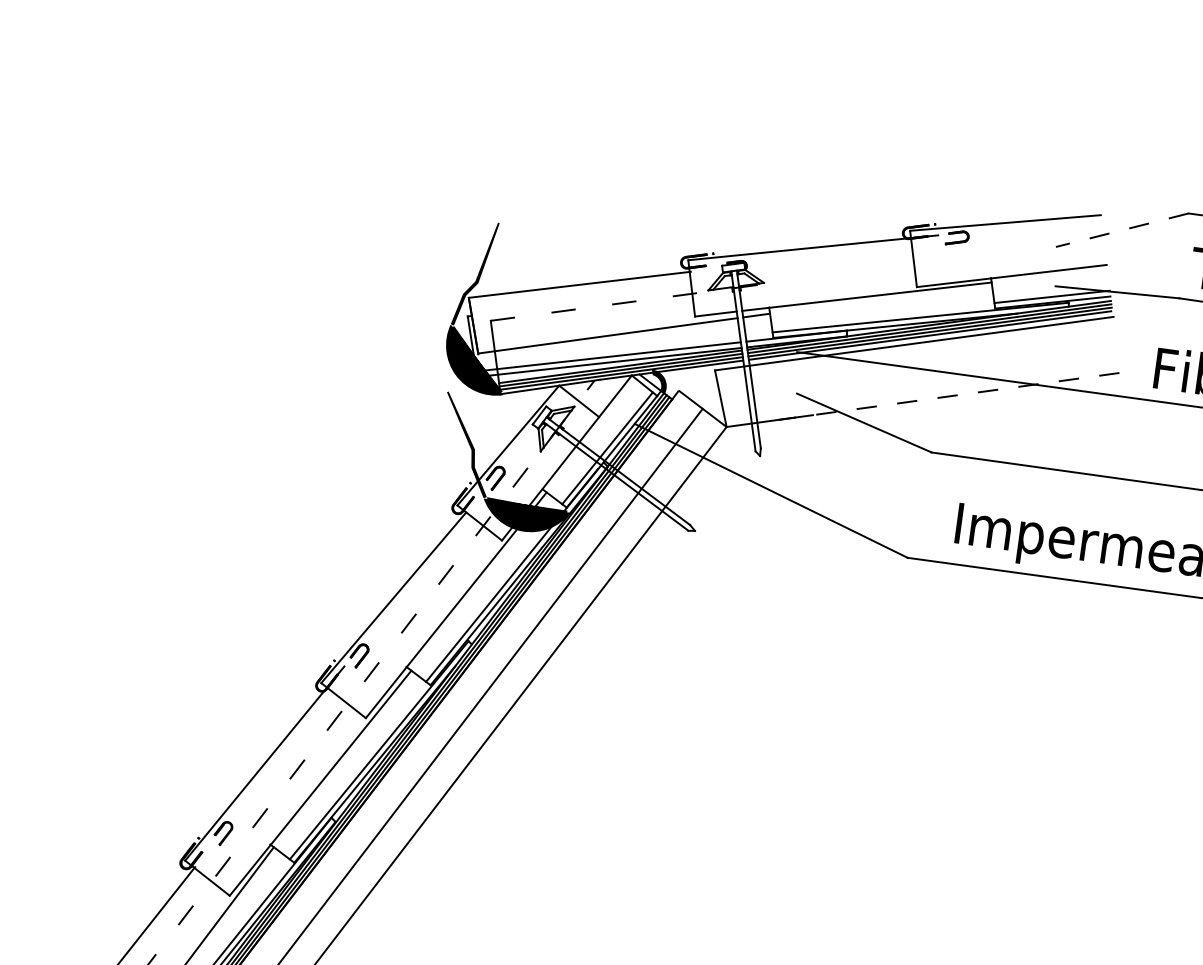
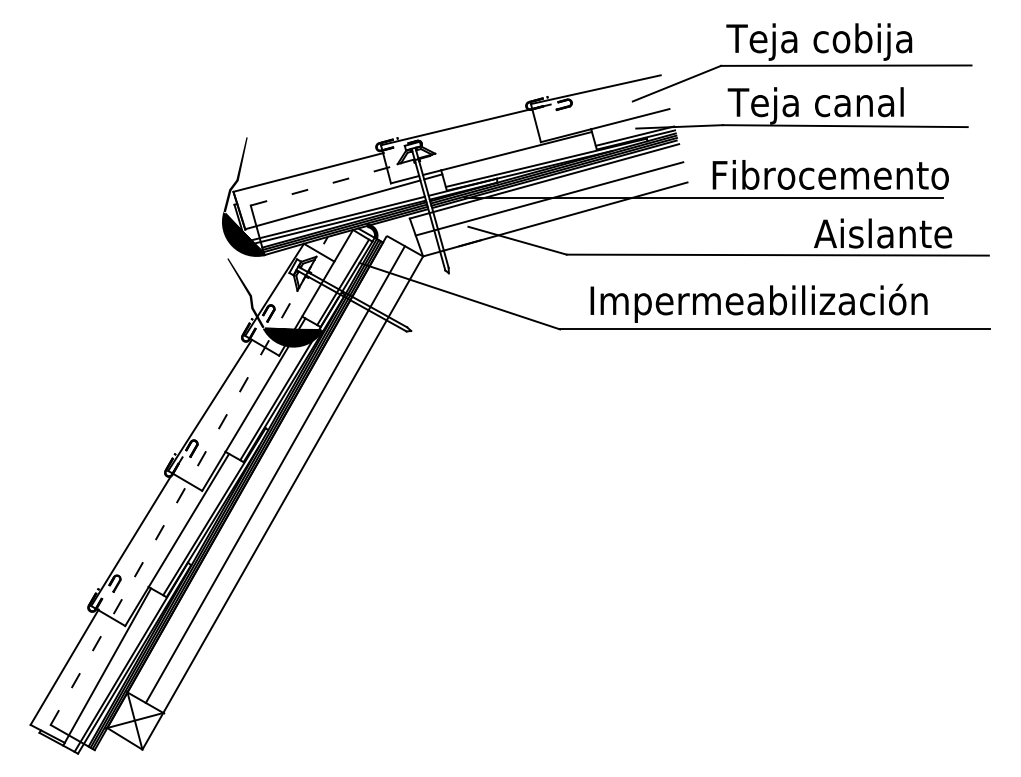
line: (1121, 229) -> (676, 83), dashed -> solid
line: (918, 369) -> (549, 198), added
line: (947, 396) -> (572, 214), dashed -> solid

